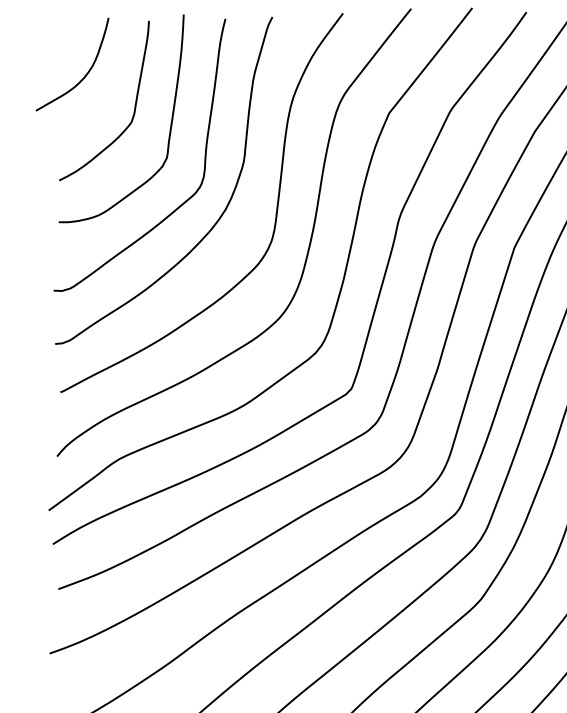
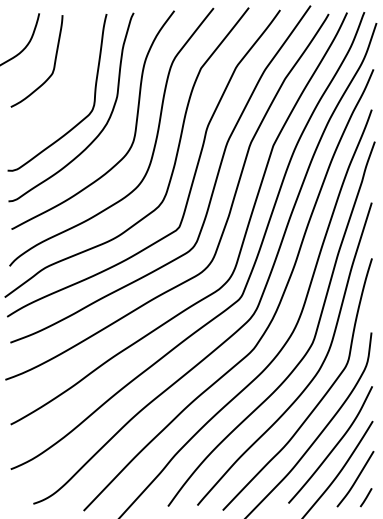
curve: (169, 122) -> (74, 73), removed

